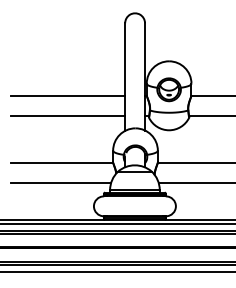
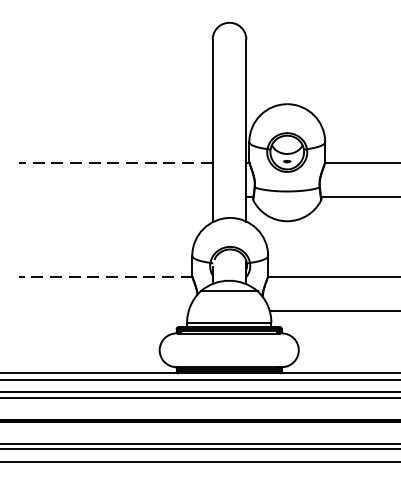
line: (67, 96) -> (114, 163), solid -> dashed
line: (67, 116) -> (114, 197), removed
line: (61, 163) -> (104, 277), solid -> dashed
line: (60, 183) -> (102, 311), removed

